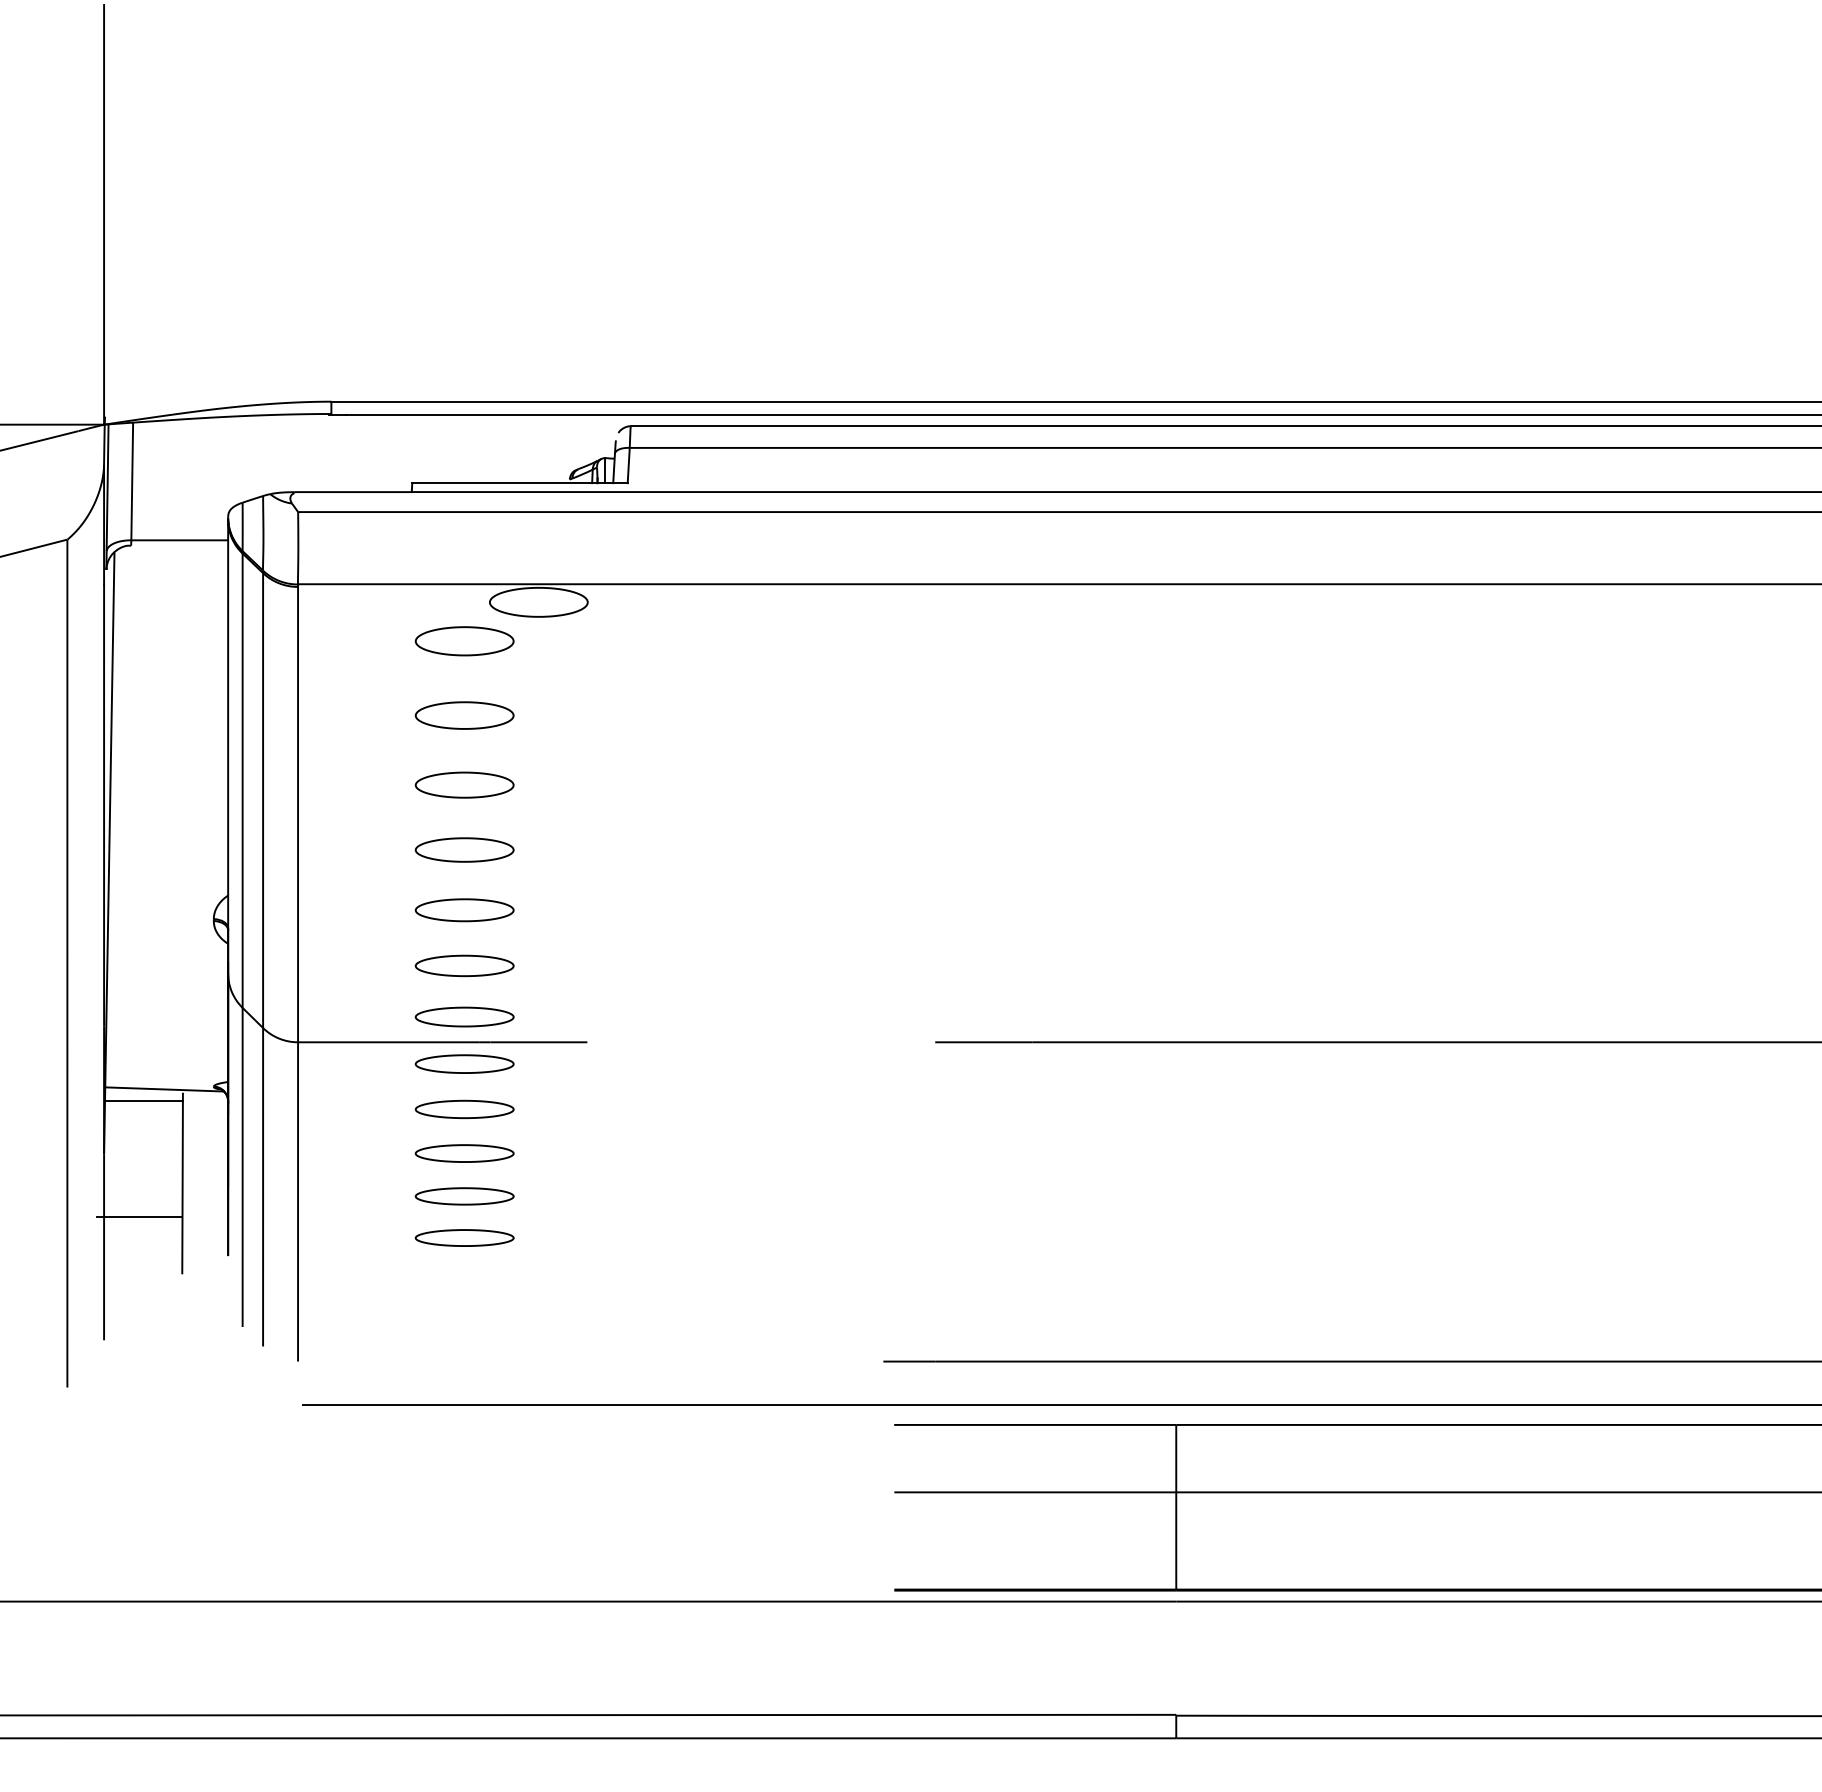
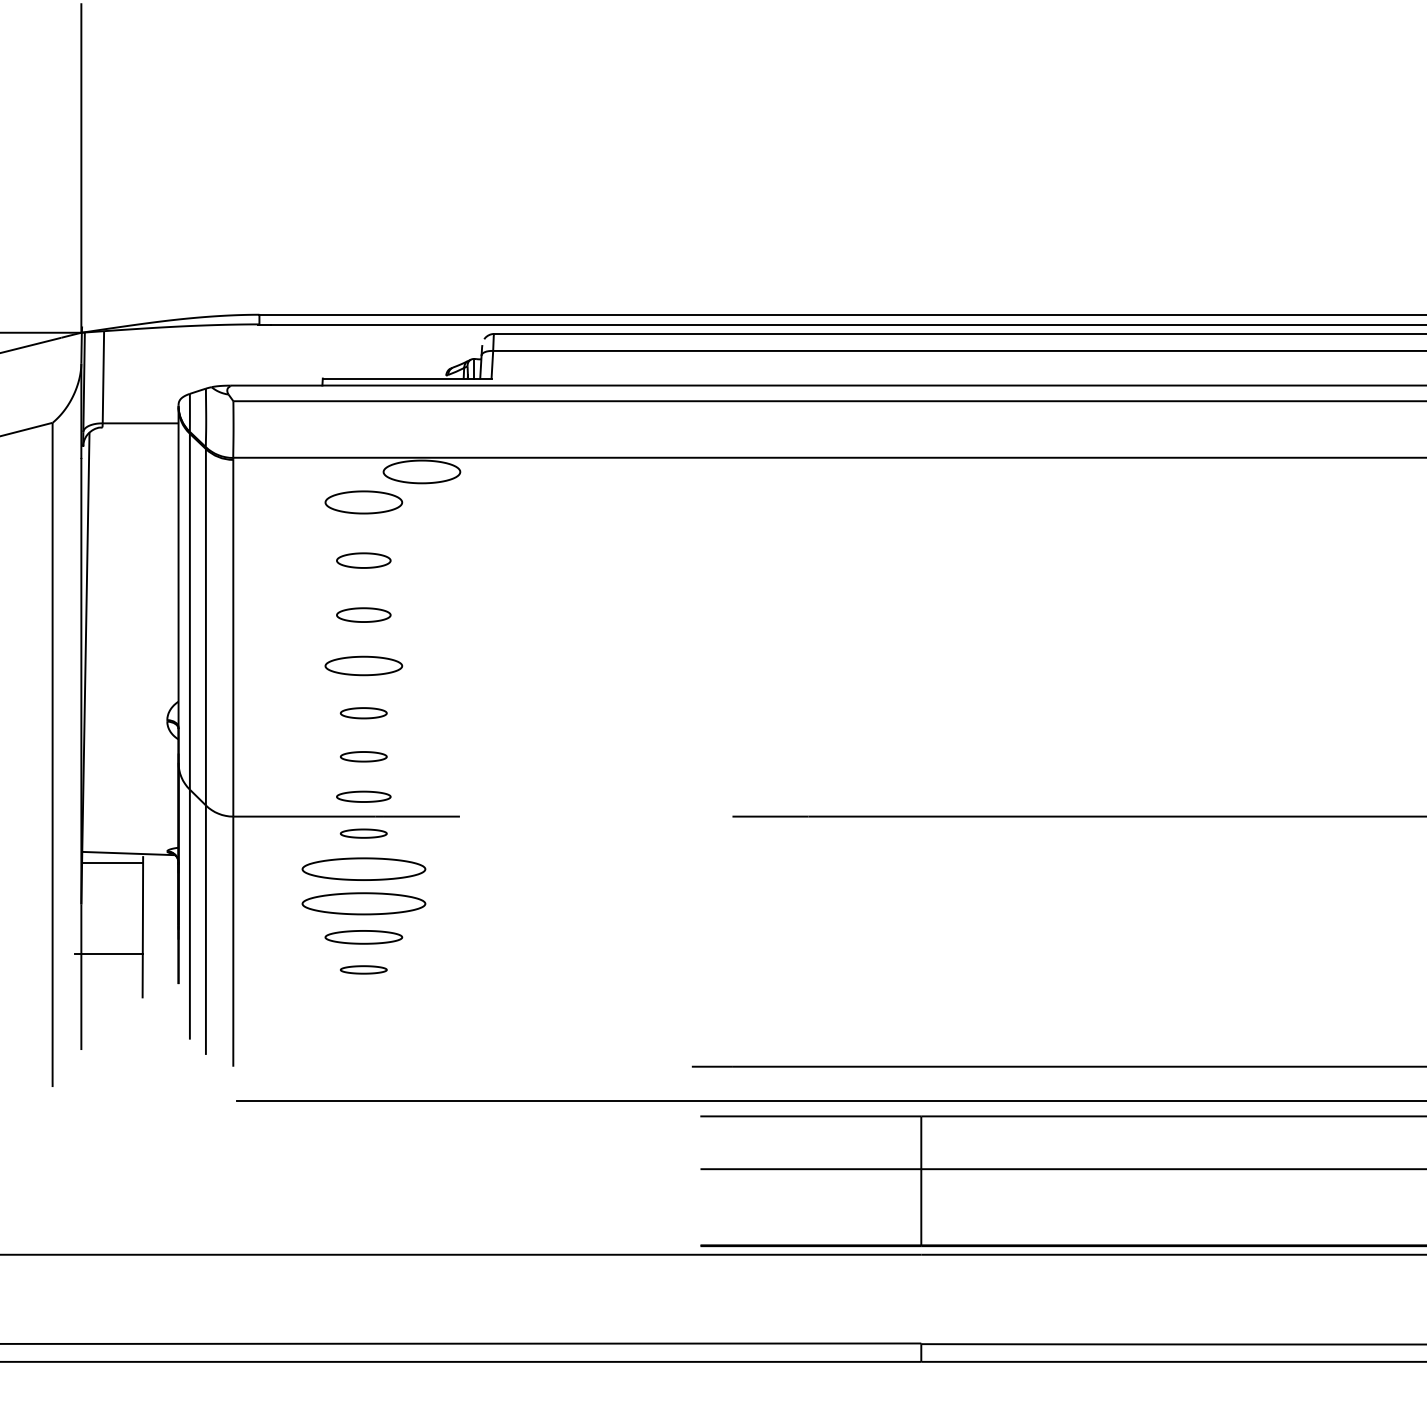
part: (464, 715) -> (363, 560), size x0.7
part: (464, 784) -> (363, 614), size x0.7
part: (464, 910) -> (363, 713), size x0.6
part: (464, 965) -> (363, 756), size x0.6
part: (464, 1016) -> (363, 796), size x0.7
part: (464, 1063) -> (363, 833), size x0.6
part: (464, 1109) -> (363, 869), size x1.6
part: (464, 1153) -> (363, 903), size x1.6
part: (464, 1237) -> (363, 969), size x0.6

